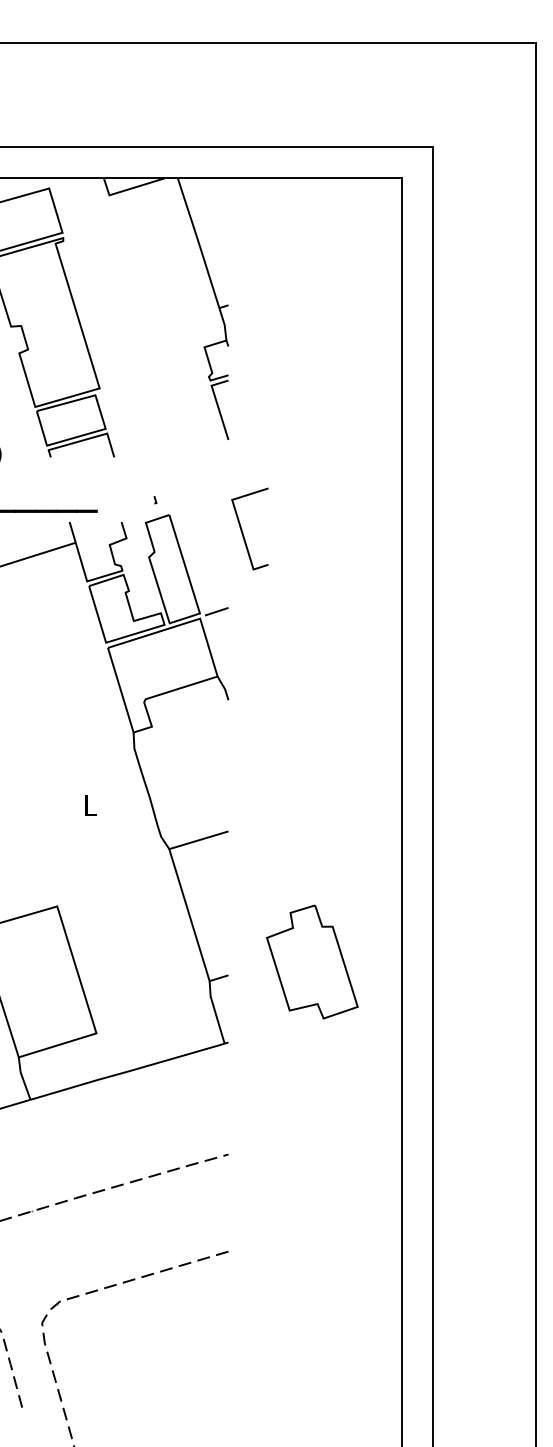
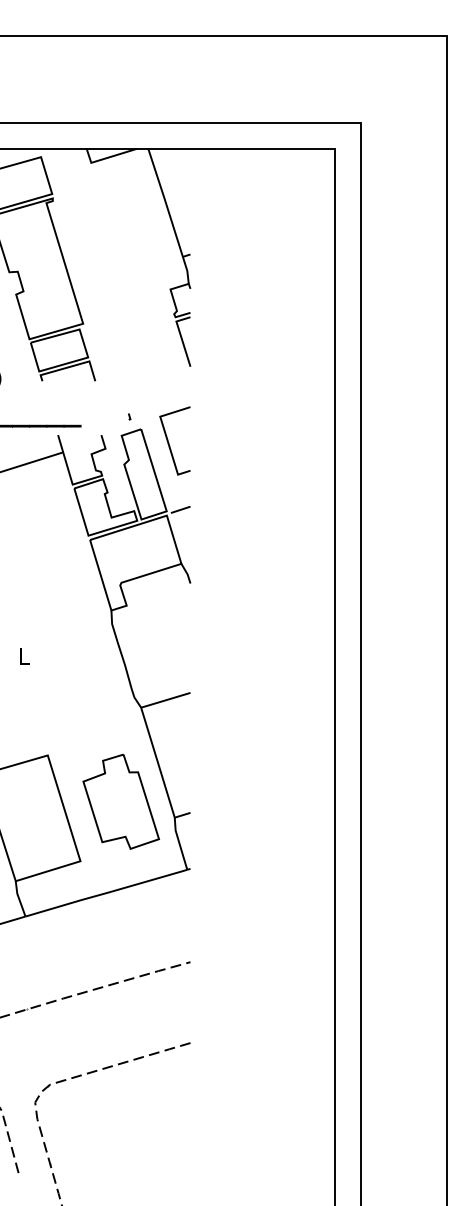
line: (242, 529) -> (168, 441), moved
text: (90, 805) -> (24, 656), moved
part: (312, 961) -> (121, 801), moved

